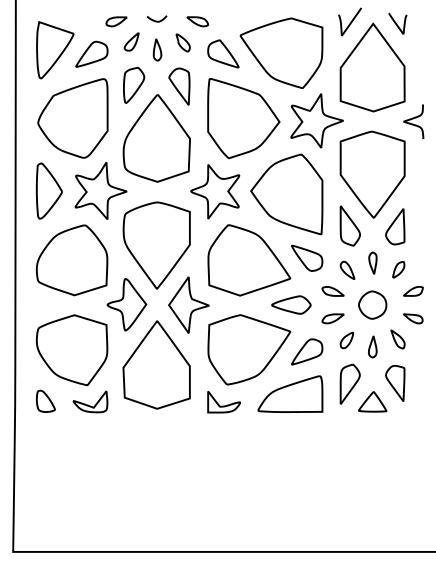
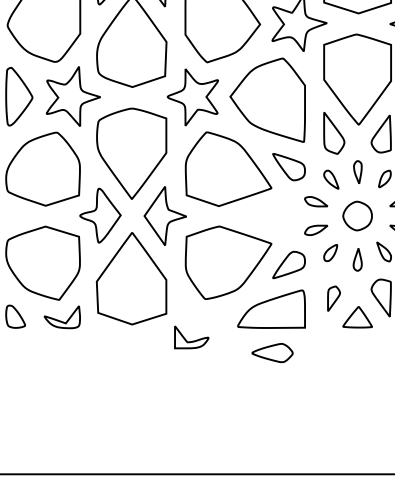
part: (291, 304) -> (272, 352), moved
part: (349, 383) -> (333, 298), size x0.6
part: (223, 402) -> (191, 337), moved

